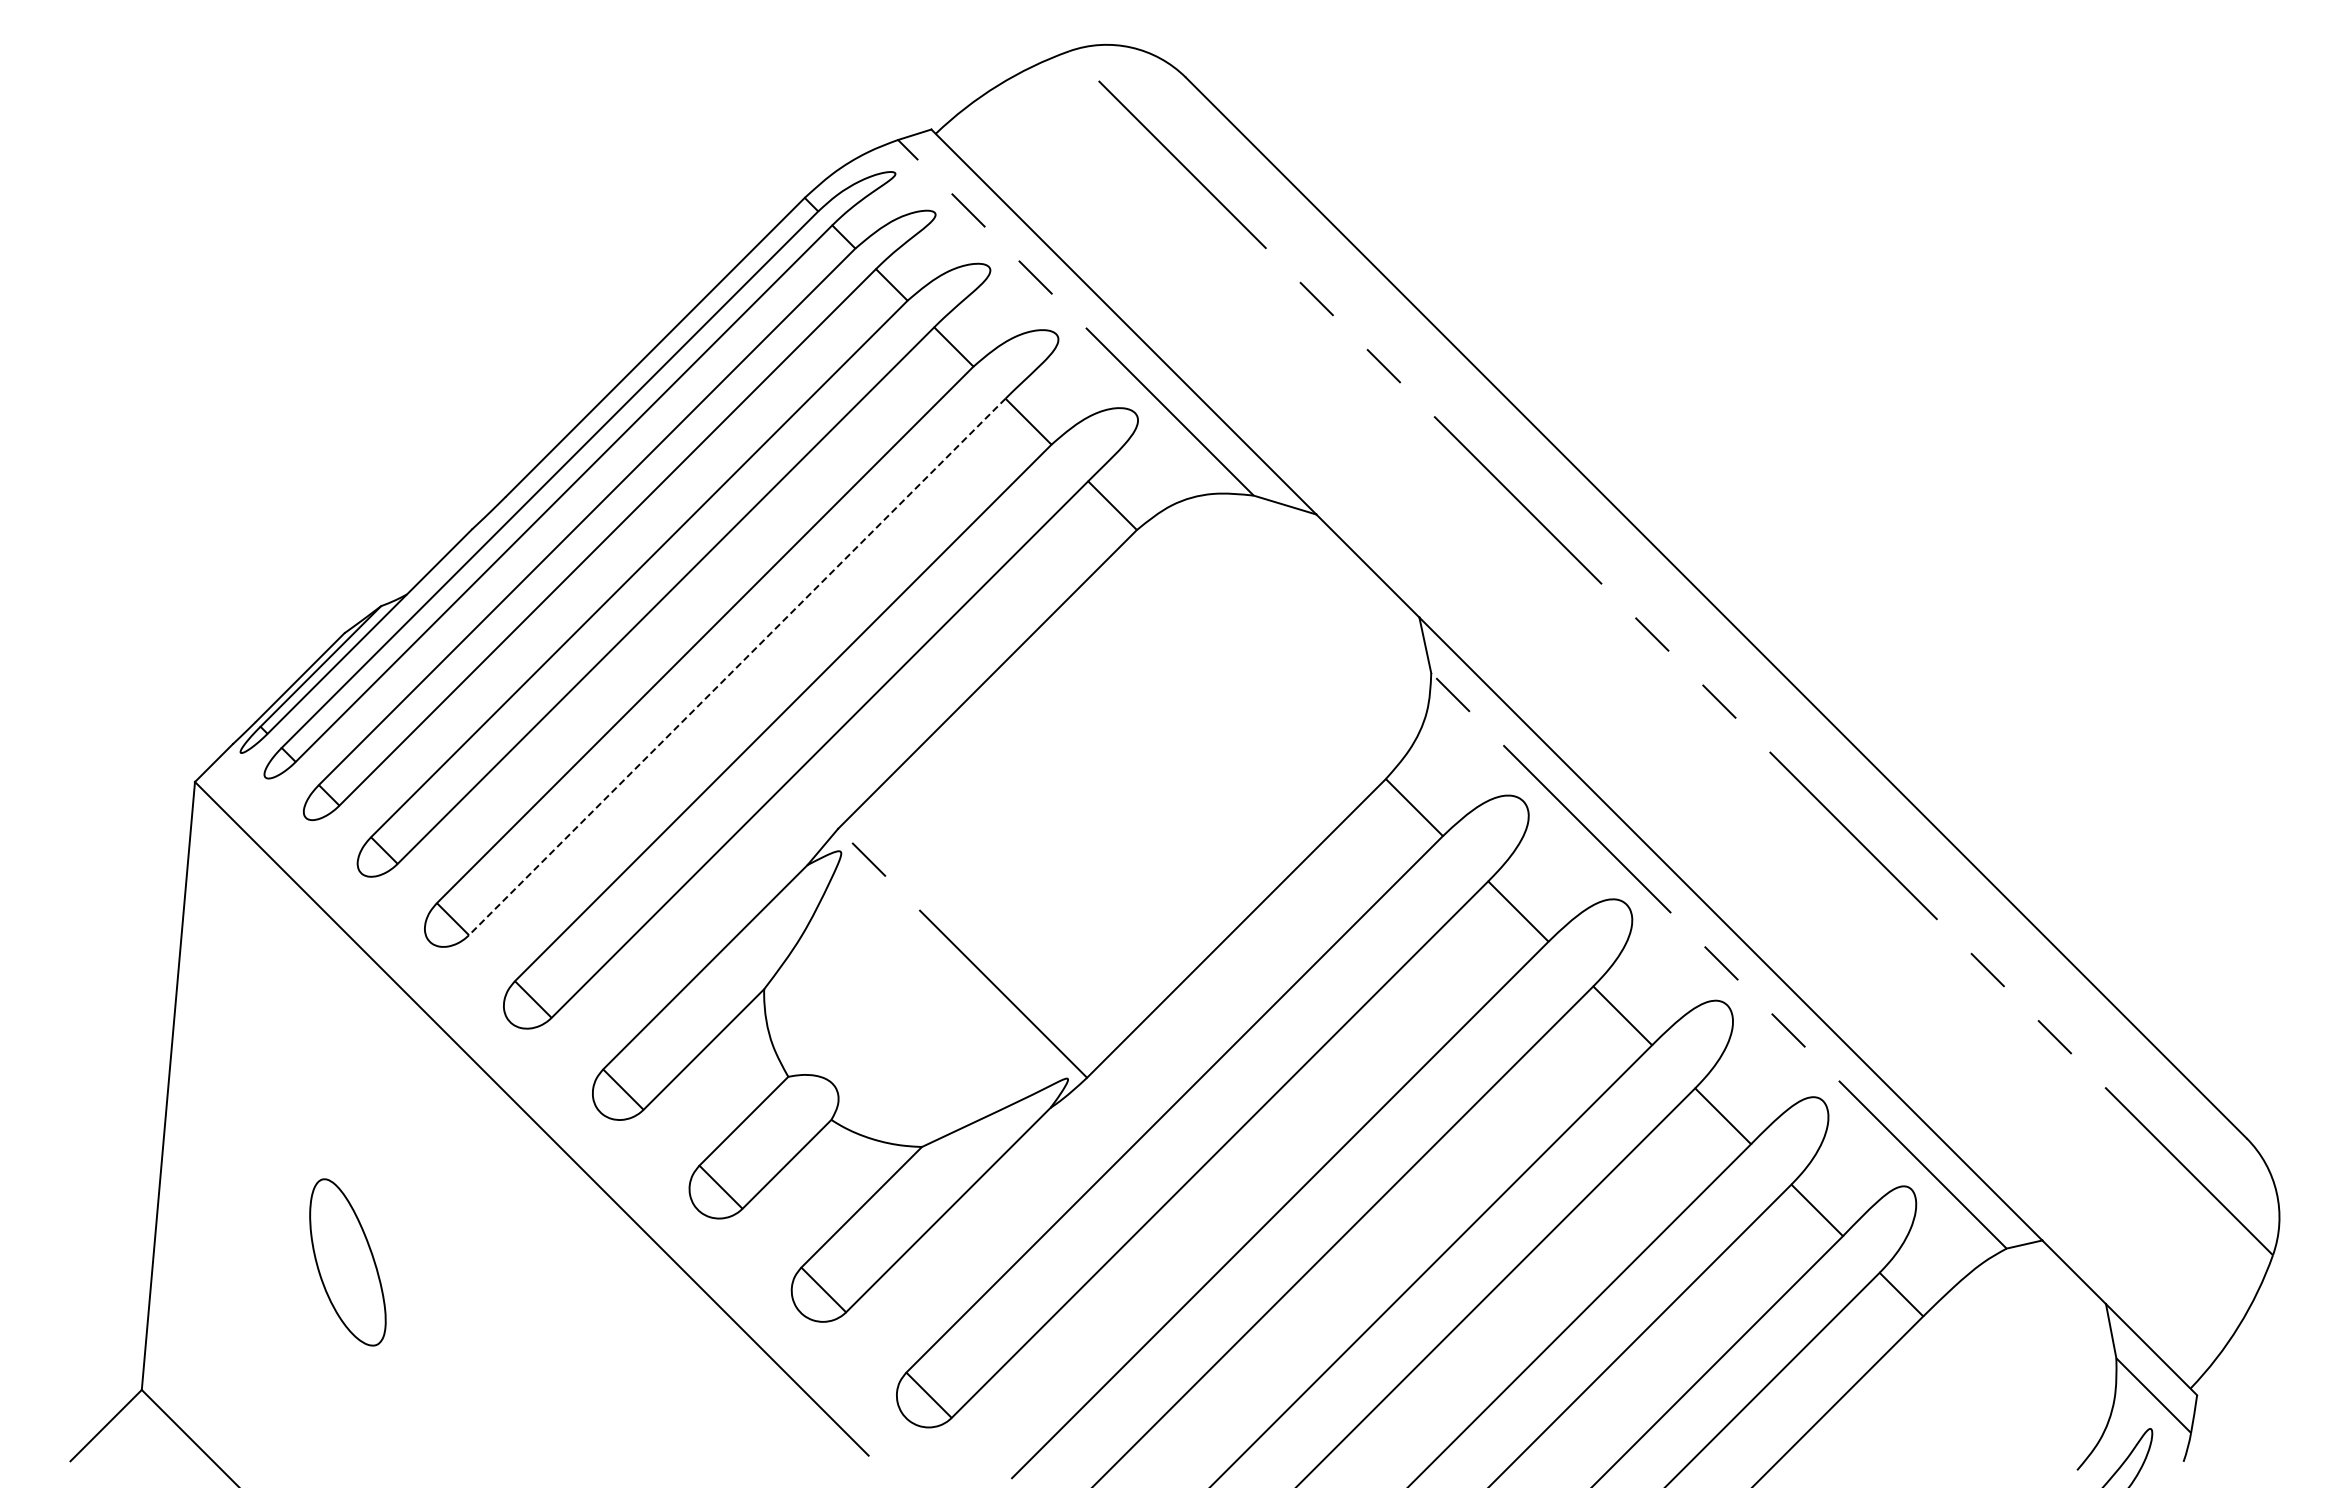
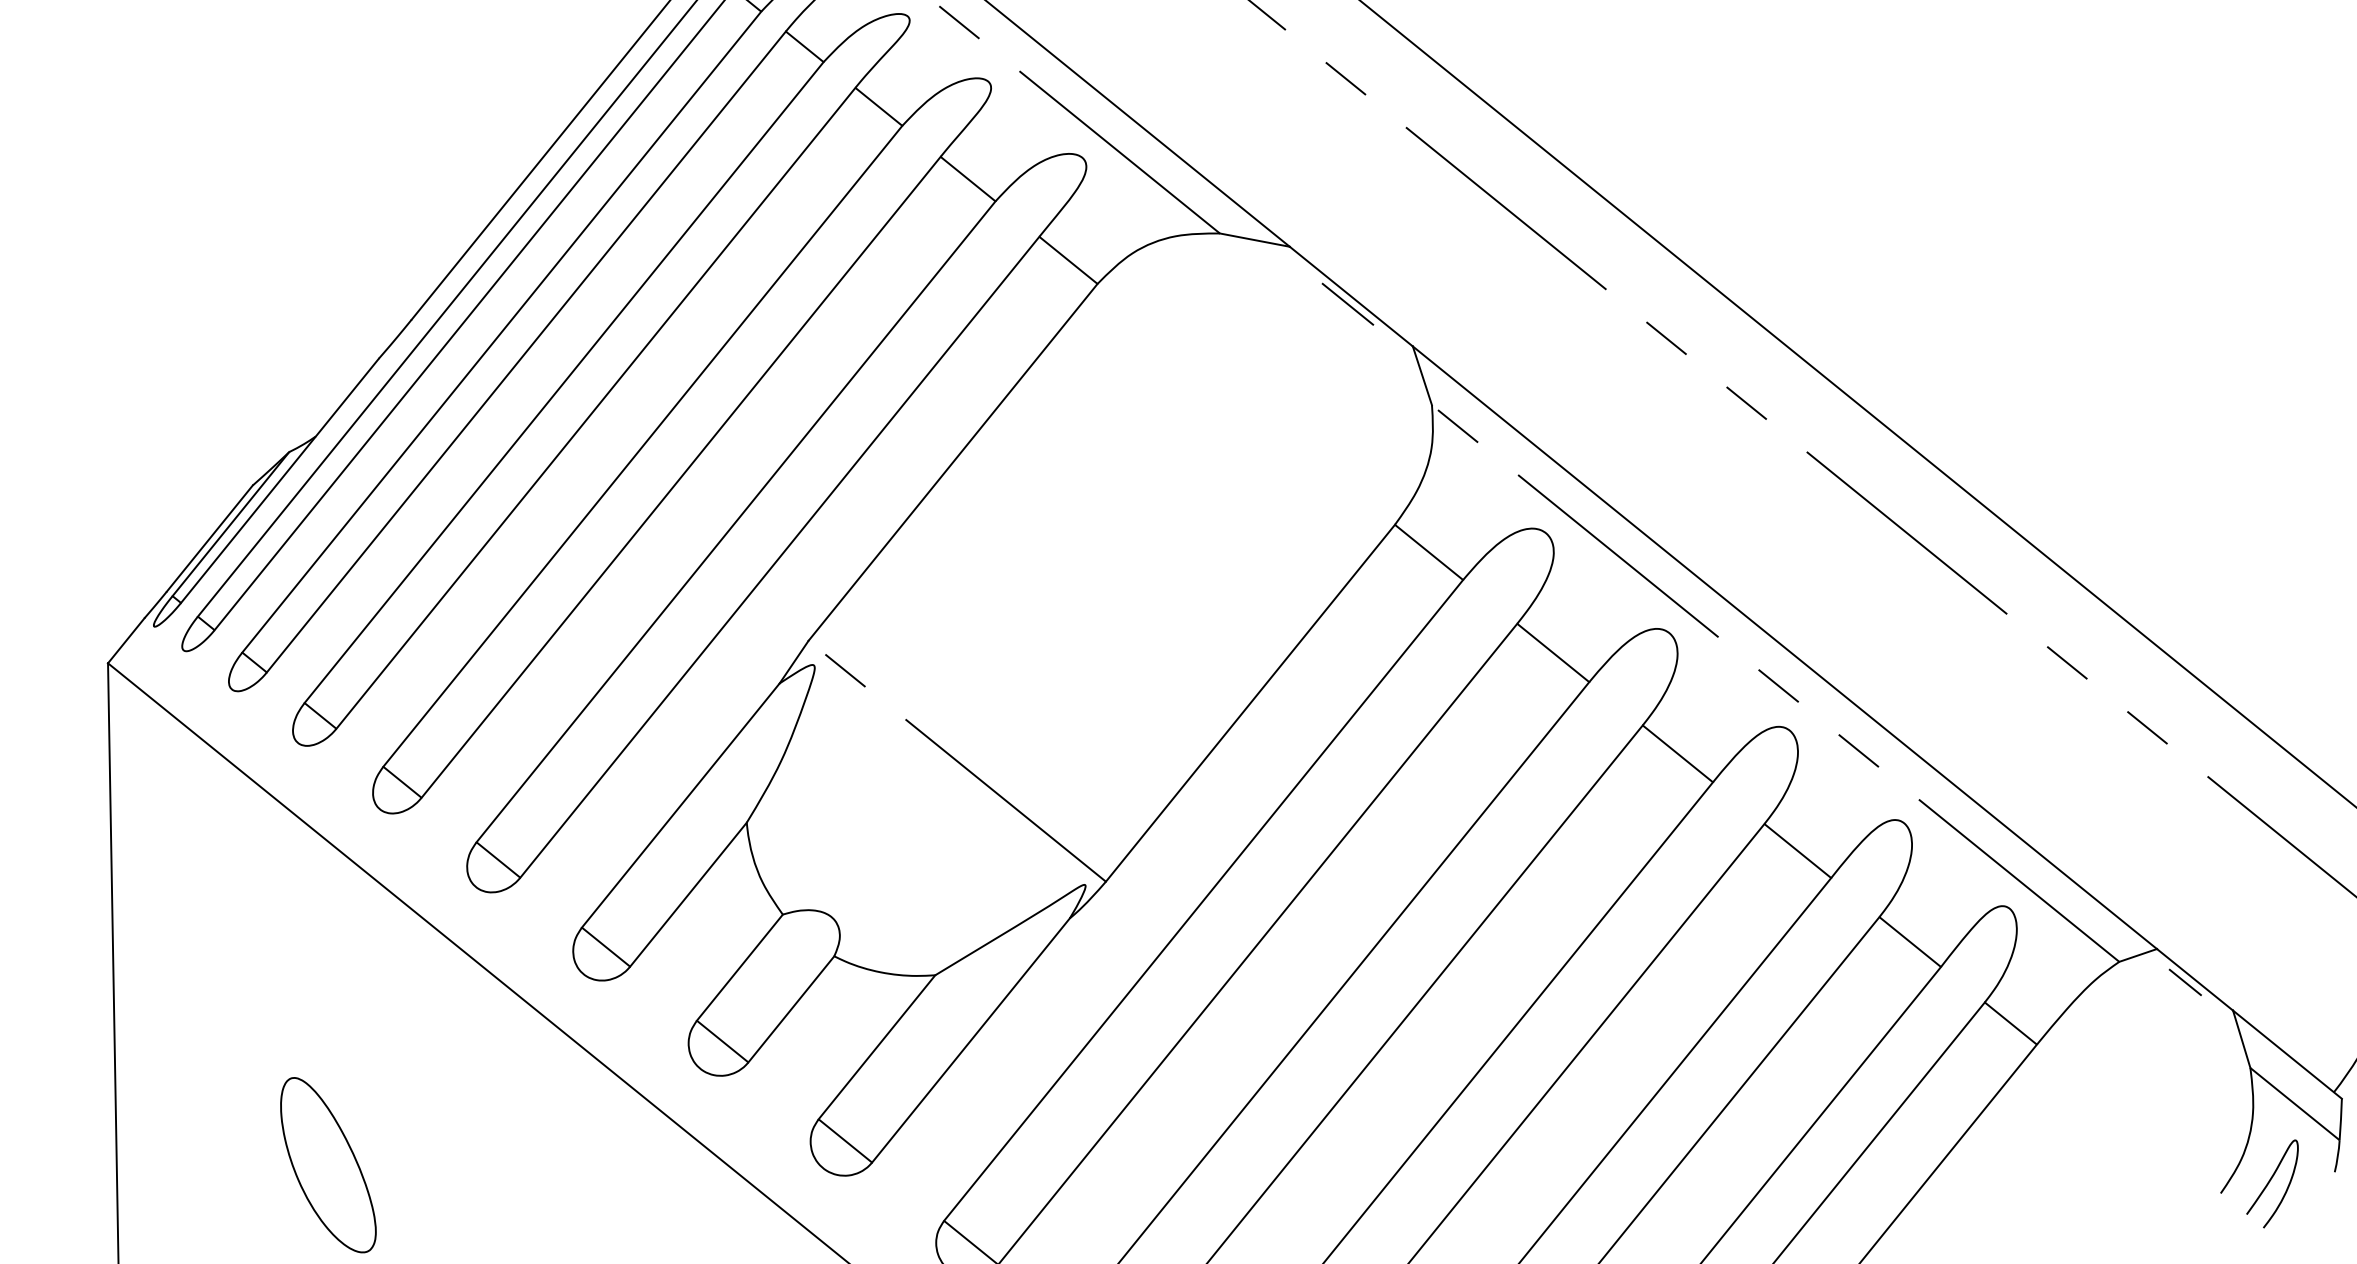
line: (1364, 572) -> (1348, 303), added
line: (736, 667) -> (680, 478), dashed -> solid
line: (2065, 1273) -> (2185, 982), added

